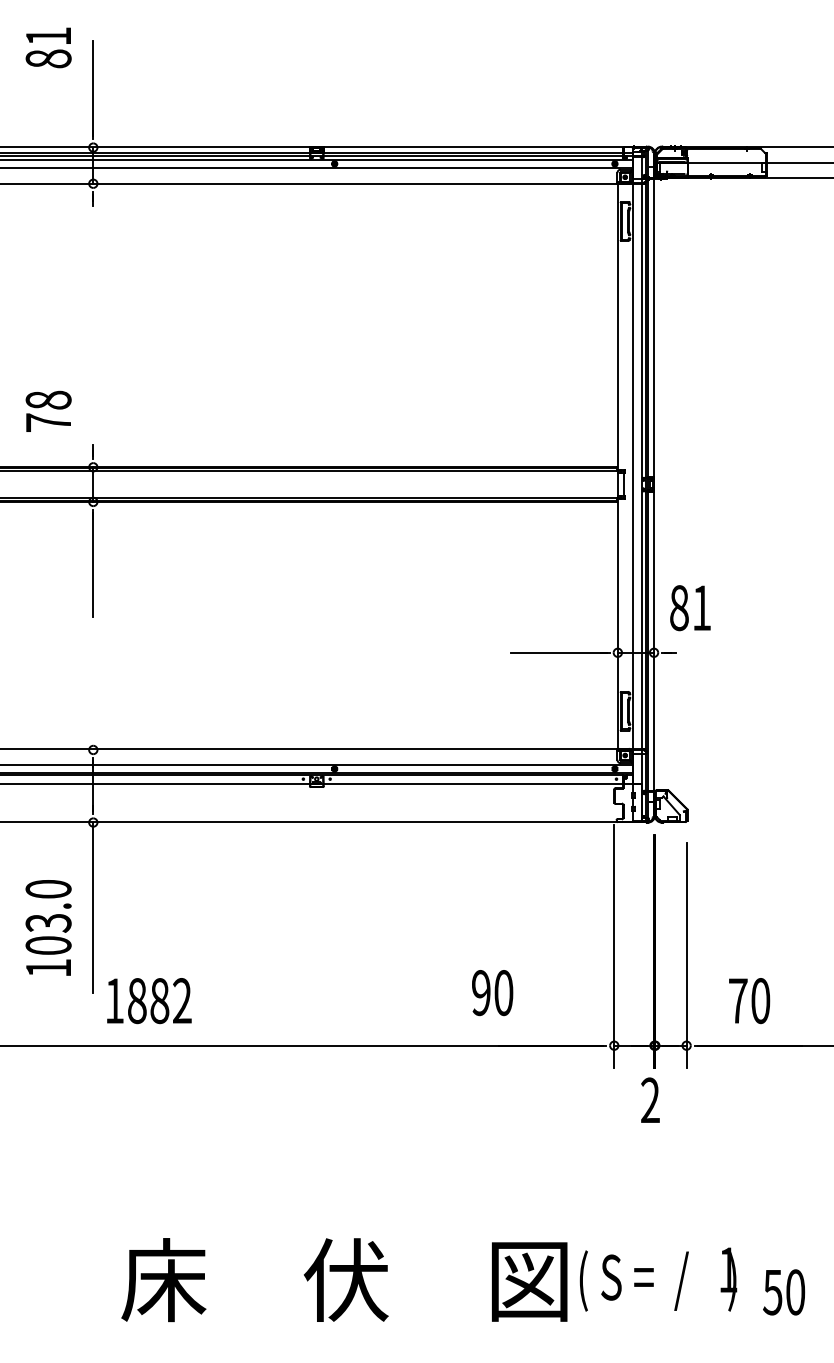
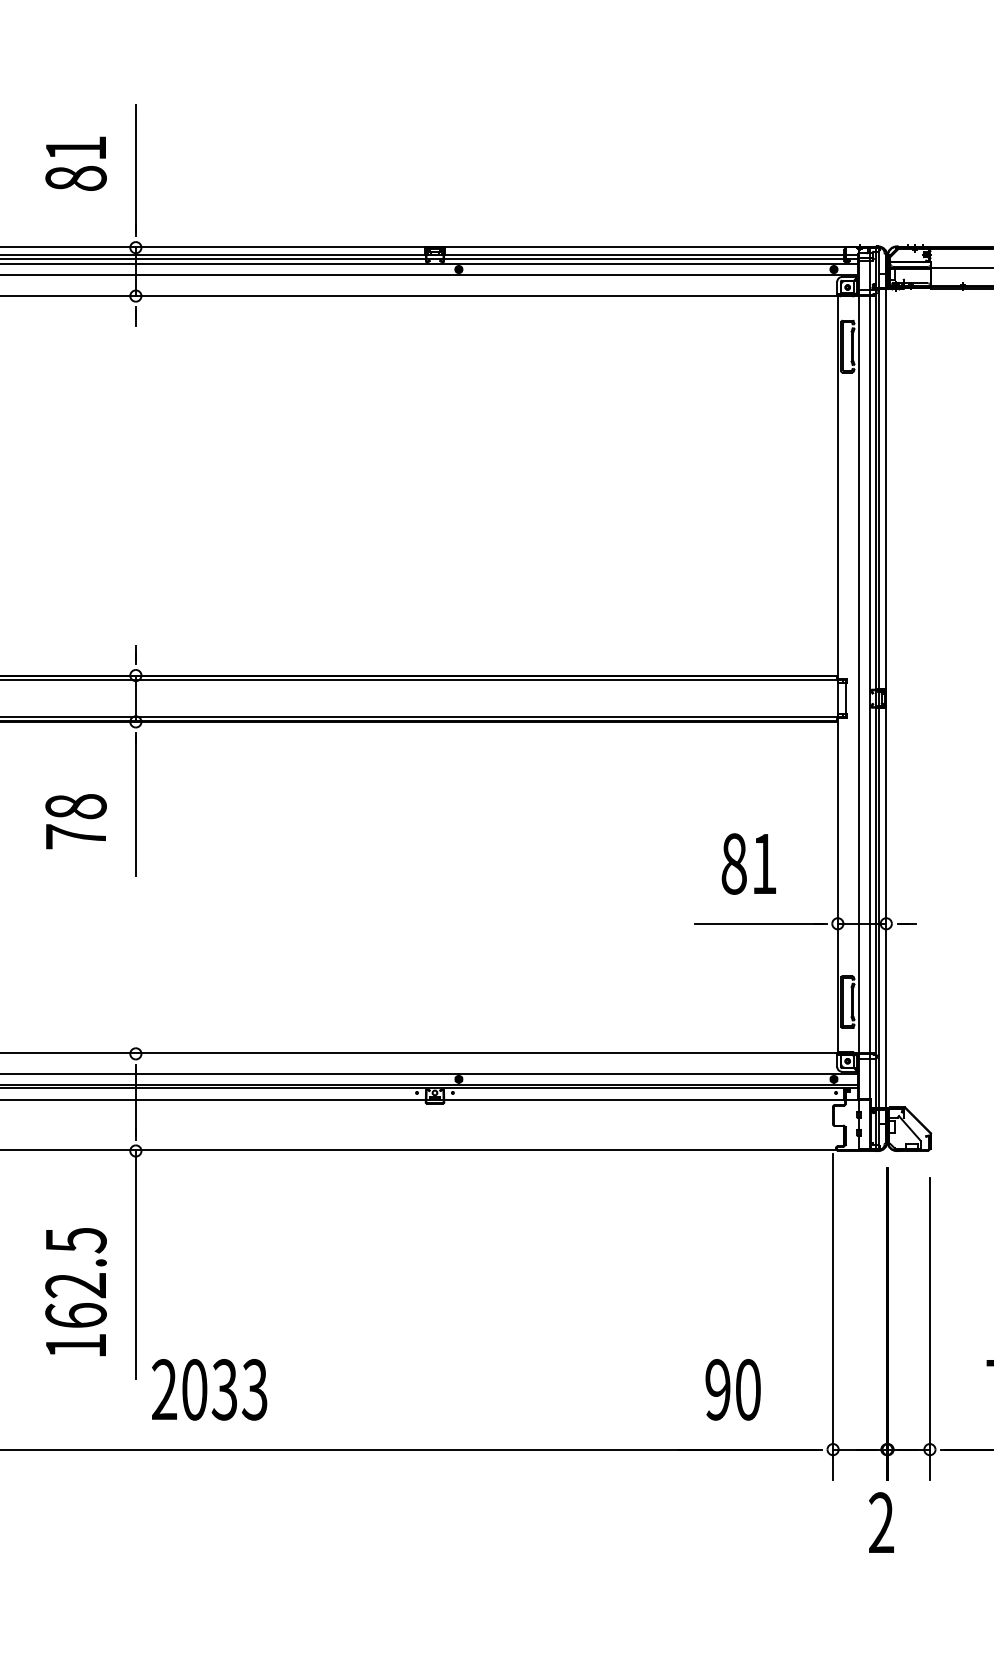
text: (48, 47) -> (75, 163), moved
text: (48, 410) -> (75, 820), moved
text: (690, 608) -> (749, 864), moved
text: (48, 917) -> (75, 1278), 103.0 -> 162.5
text: (492, 993) -> (733, 1390), moved
text: (148, 1001) -> (209, 1390), 1882 -> 2033

